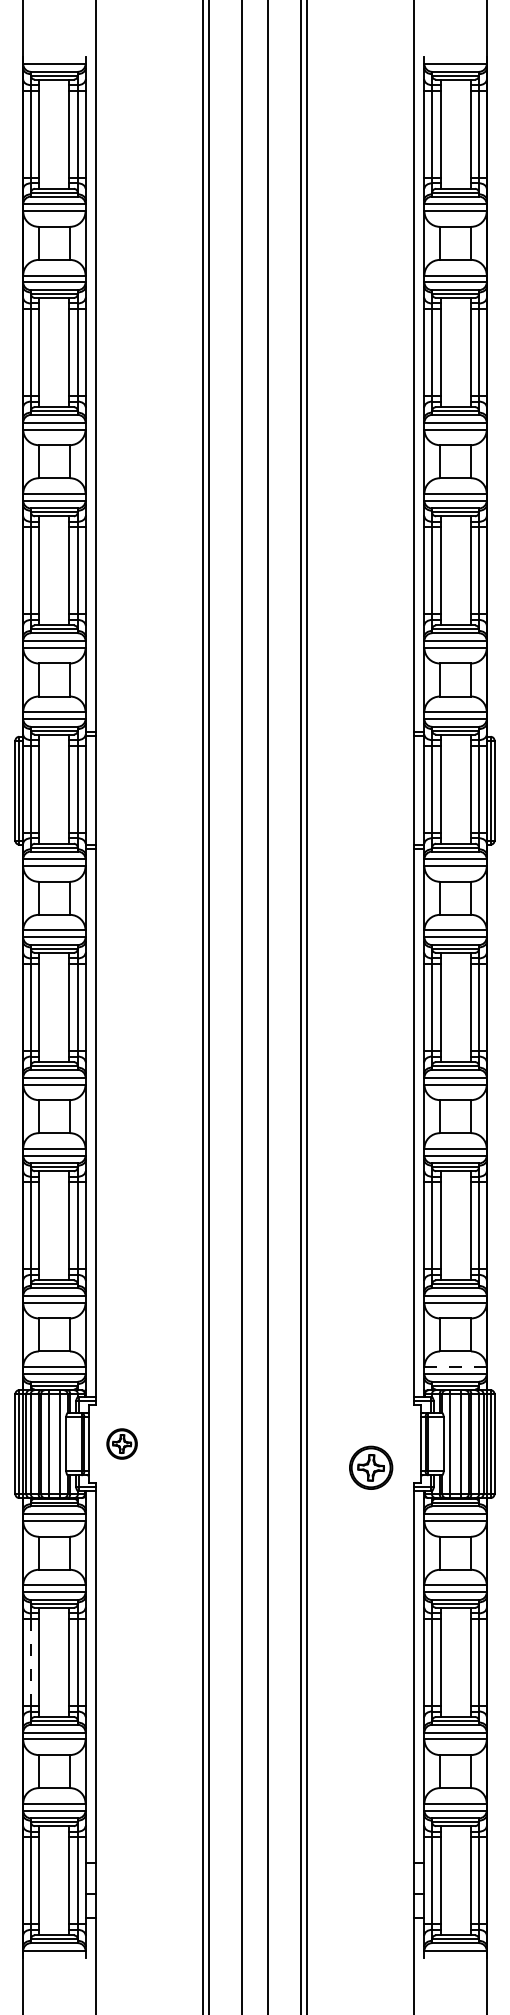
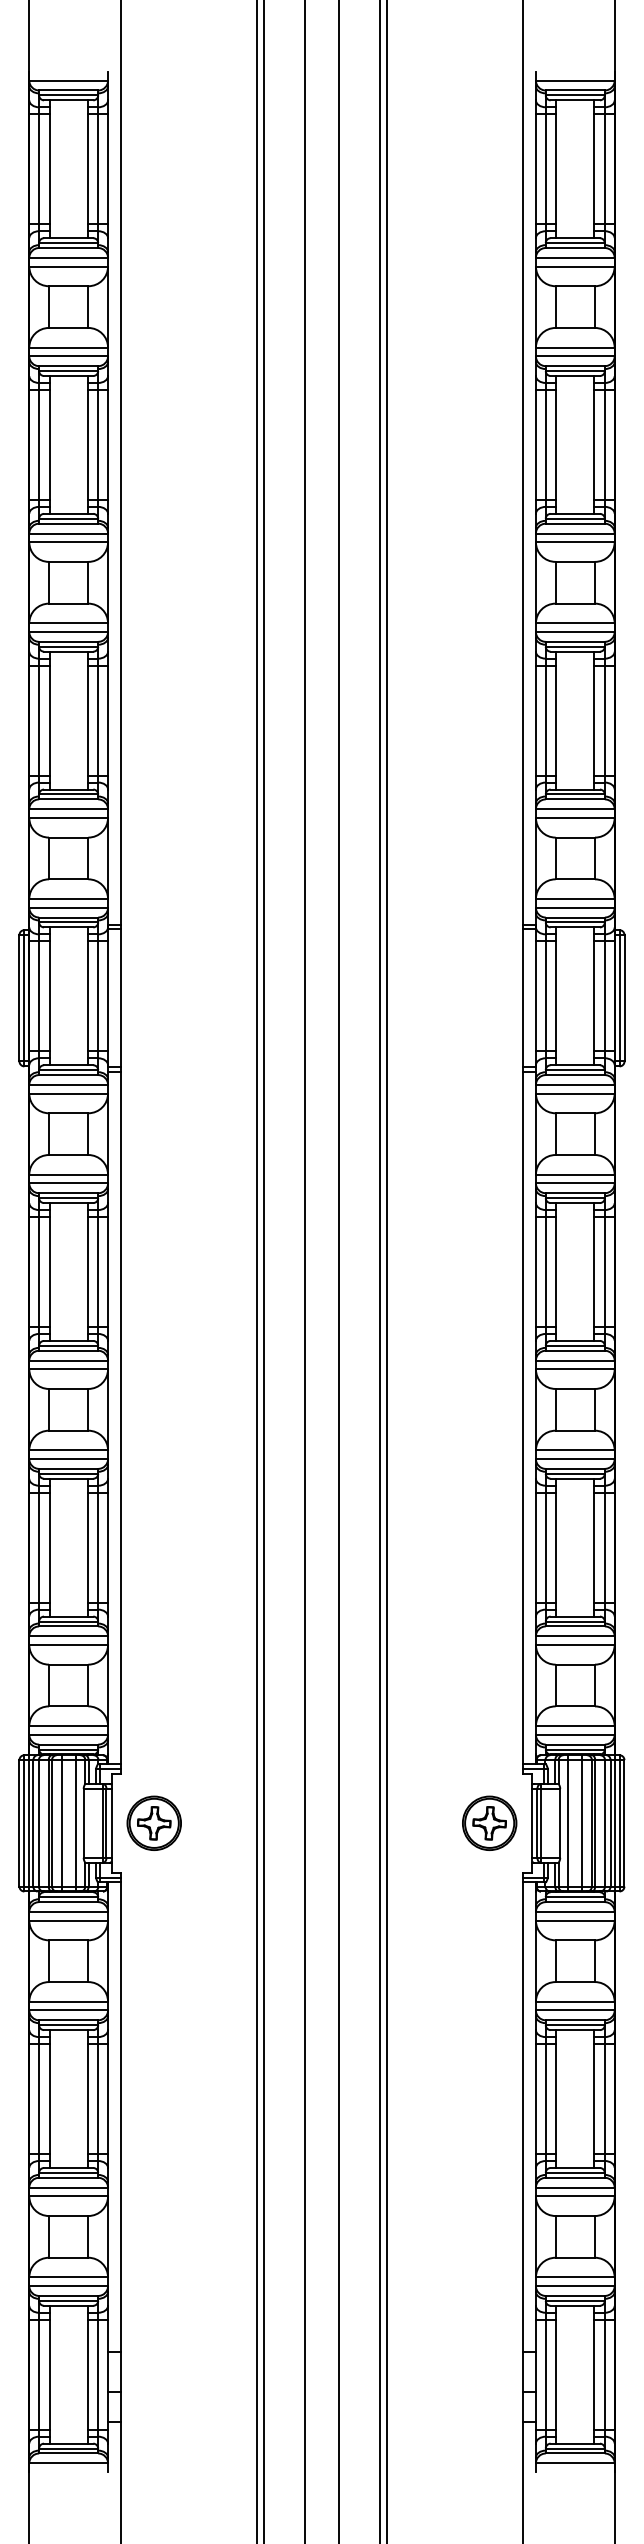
line: (454, 1367) -> (574, 1726), dashed -> solid
part: (121, 1443) -> (153, 1822), size x1.43
part: (371, 1467) -> (489, 1822), moved
line: (31, 1662) -> (39, 2099), dashed -> solid

